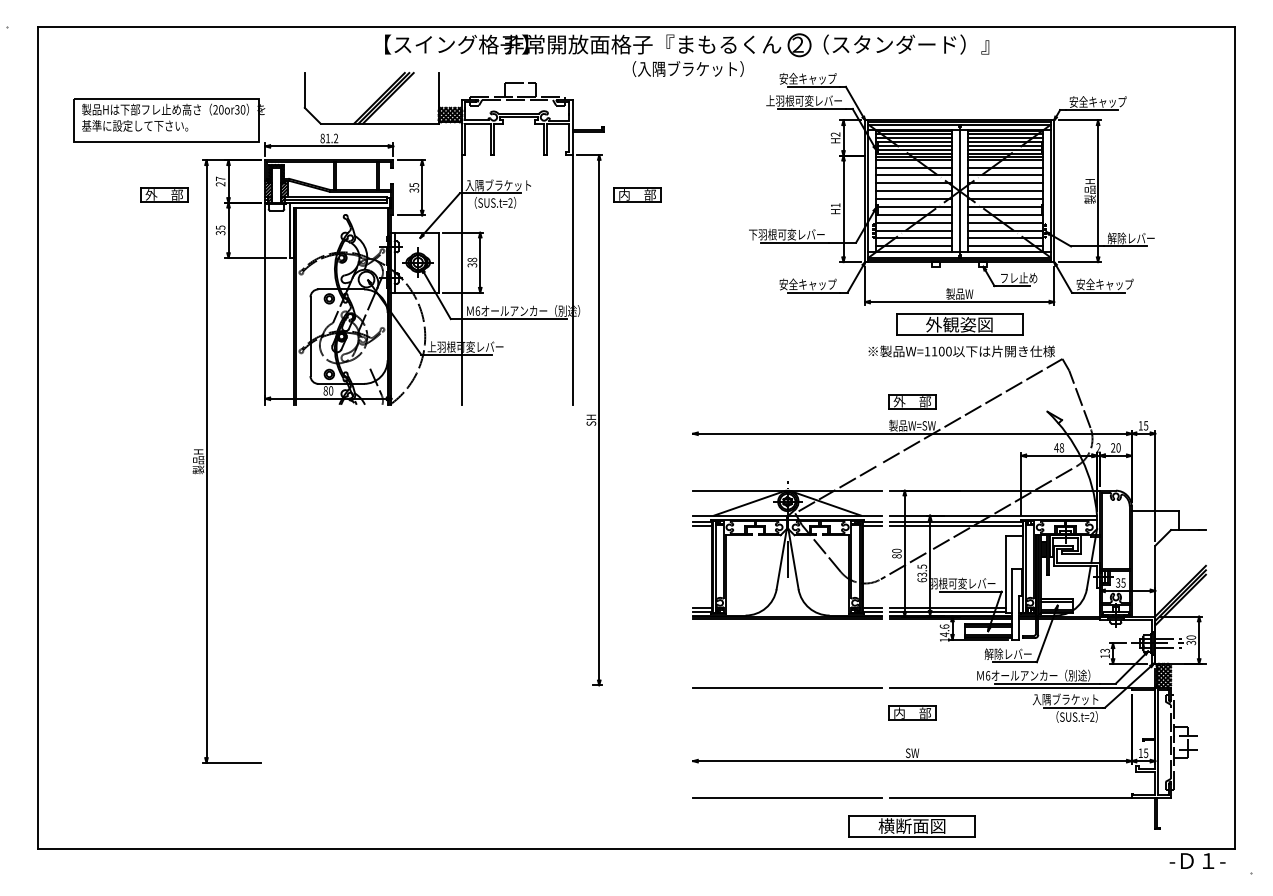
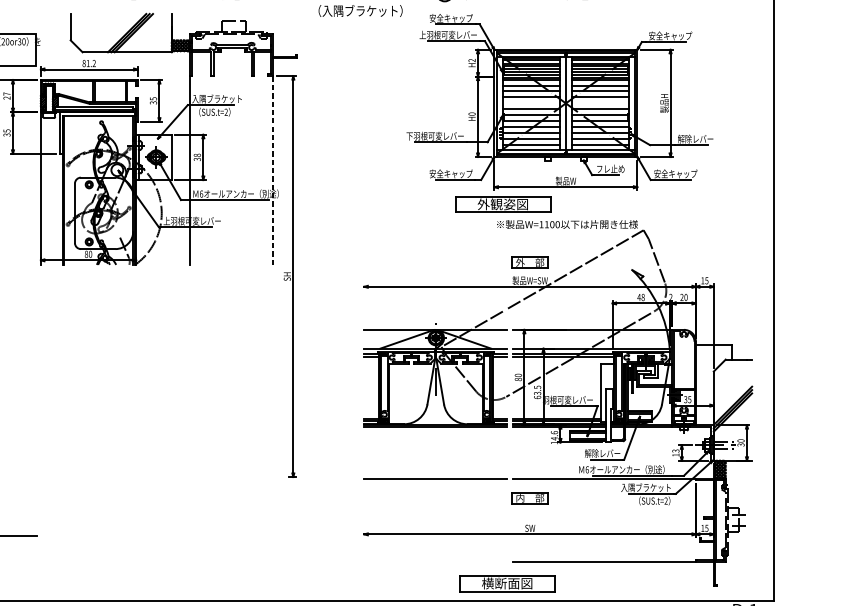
line: (913, 191) -> (530, 103), removed
line: (1005, 191) -> (600, 103), removed
part: (637, 194) -> (322, 105), removed
text: (835, 205) -> (471, 114), H1 -> H0
line: (572, 279) -> (273, 170), solid -> dashed
part: (959, 324) -> (502, 204), moved
line: (787, 797) -> (435, 561), removed
part: (911, 826) -> (506, 583), moved

